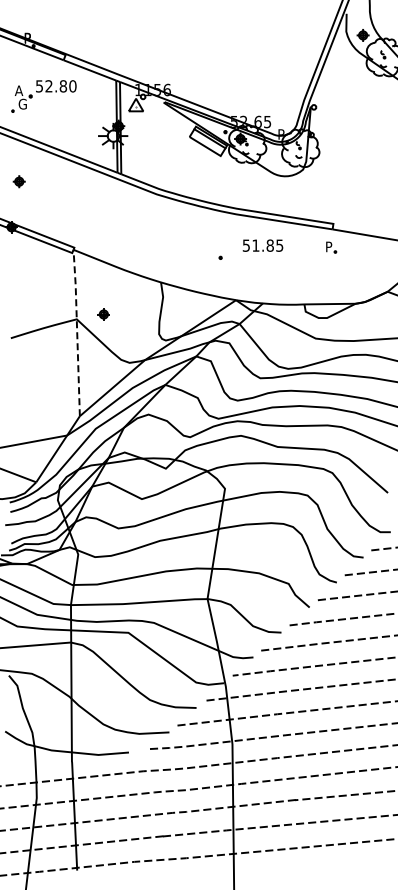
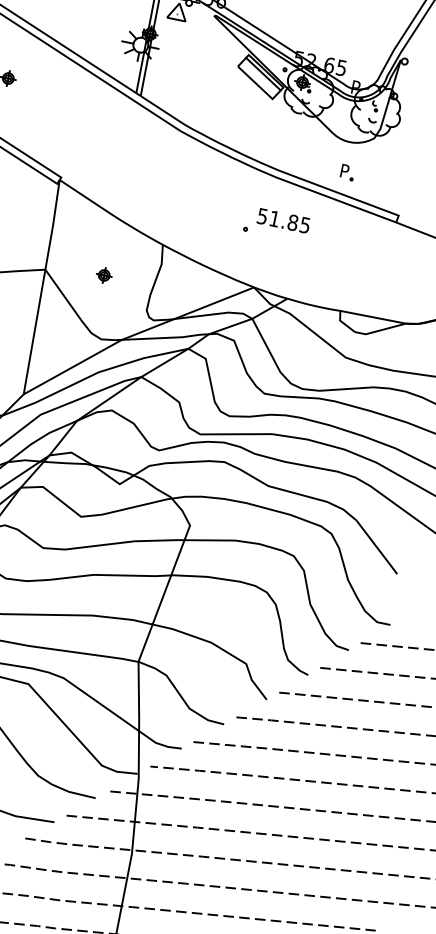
text: (262, 245) -> (283, 220), moved
part: (331, 247) -> (347, 172), moved
part: (103, 314) -> (103, 275), moved
line: (77, 331) -> (43, 285), dashed -> solid

